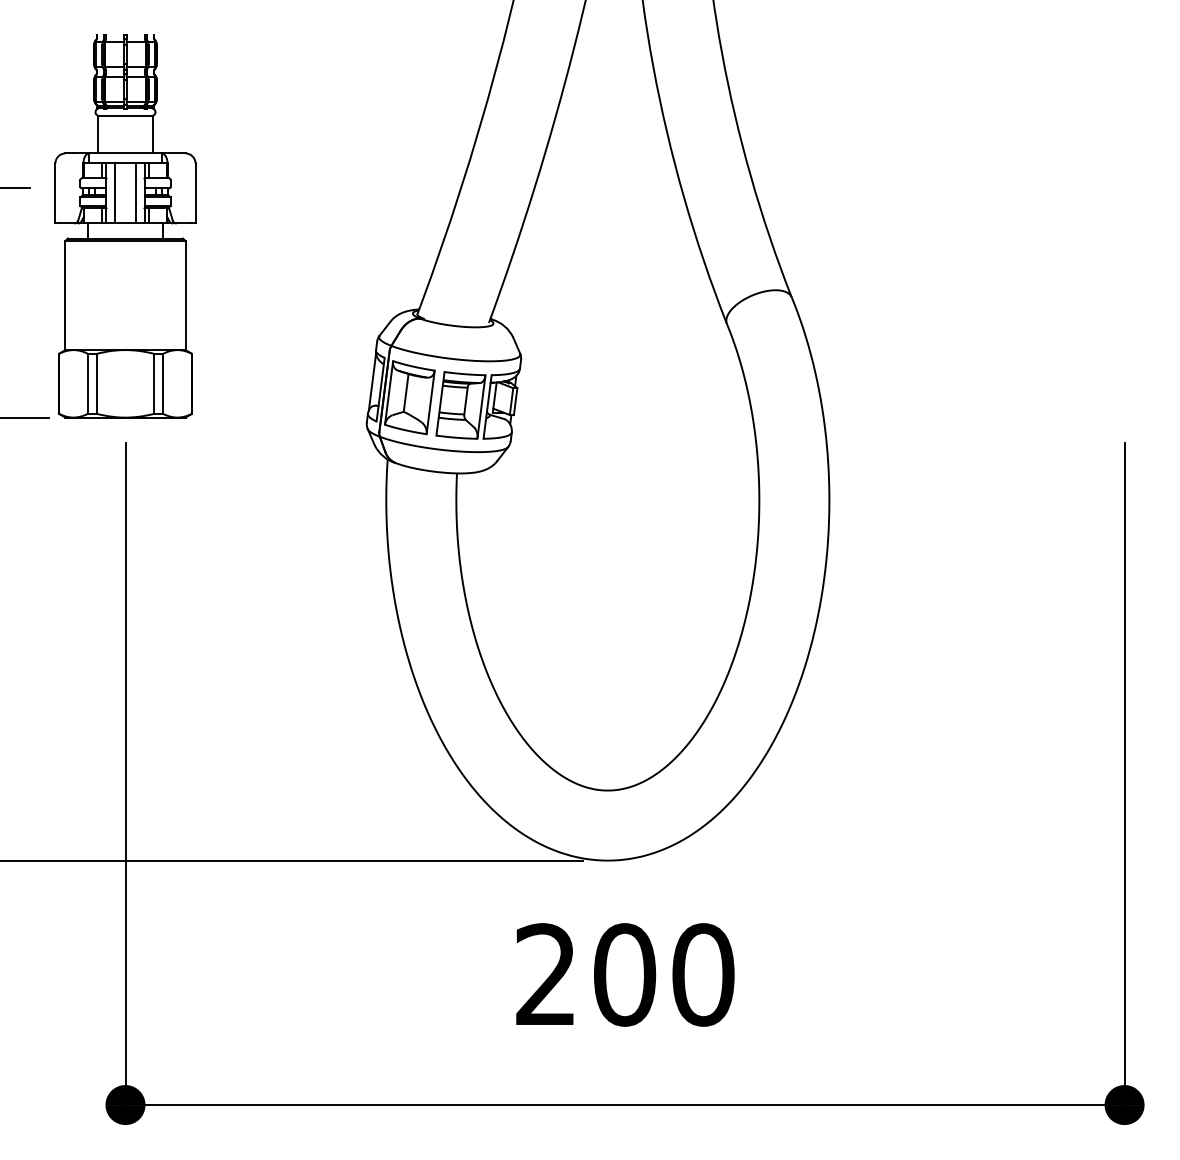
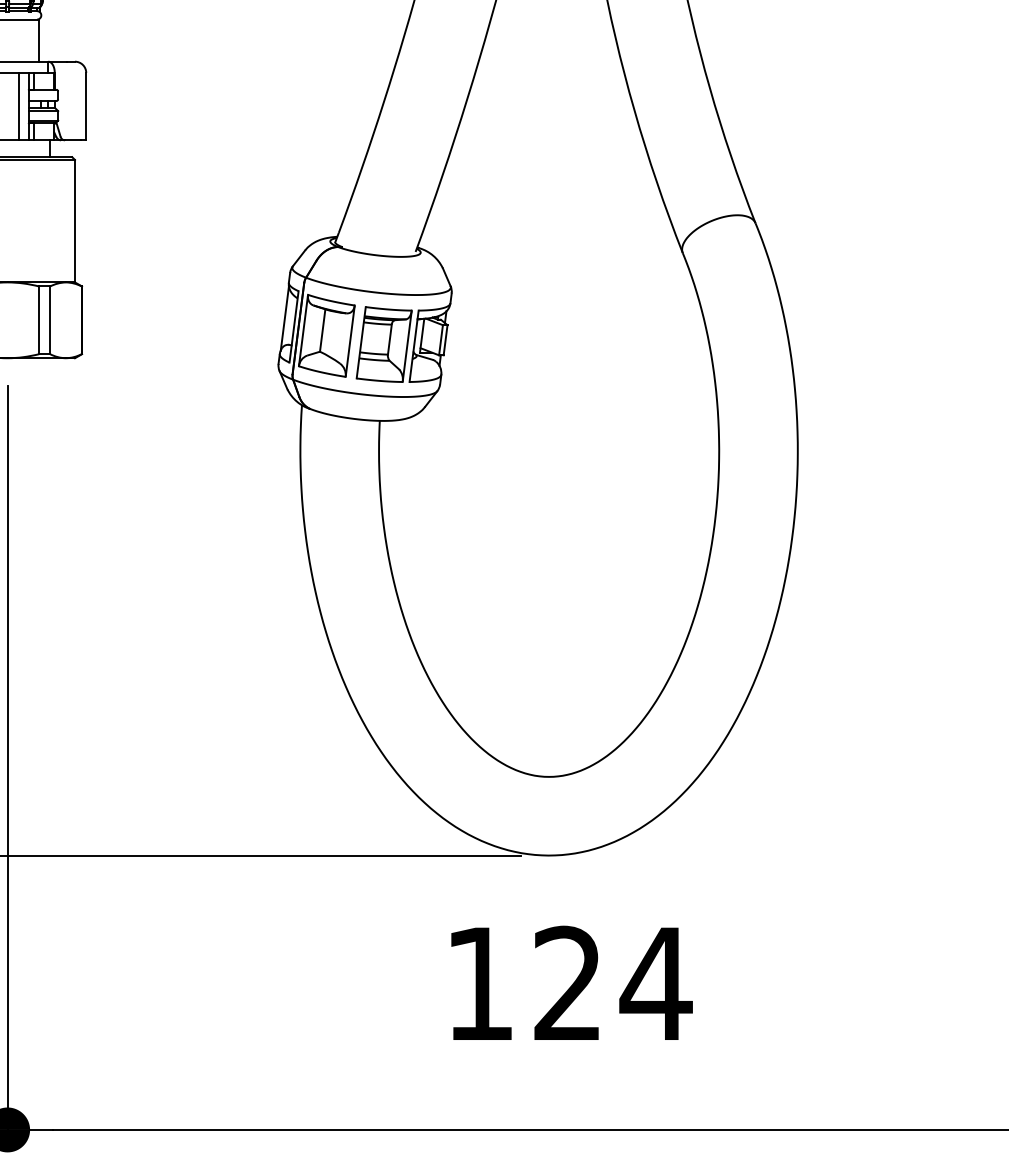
text: (625, 974) -> (568, 983), 200 -> 124

